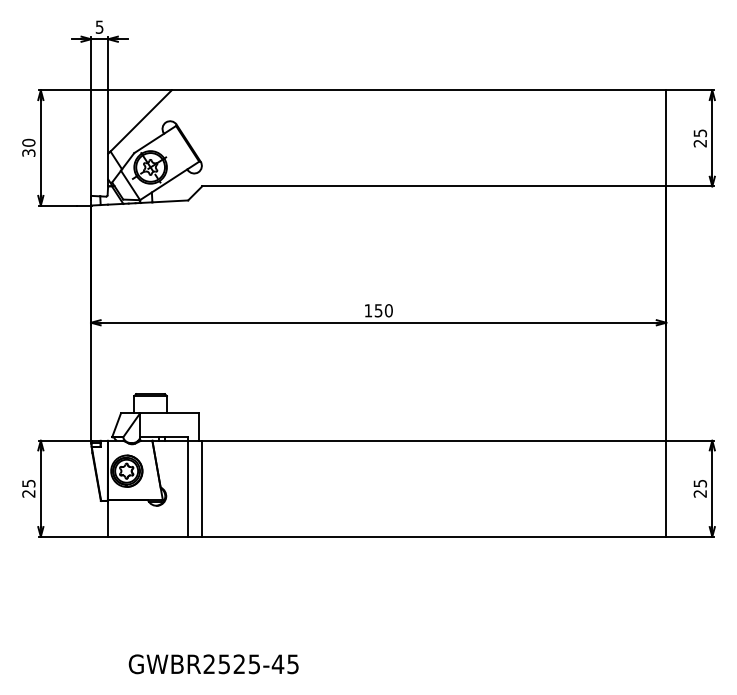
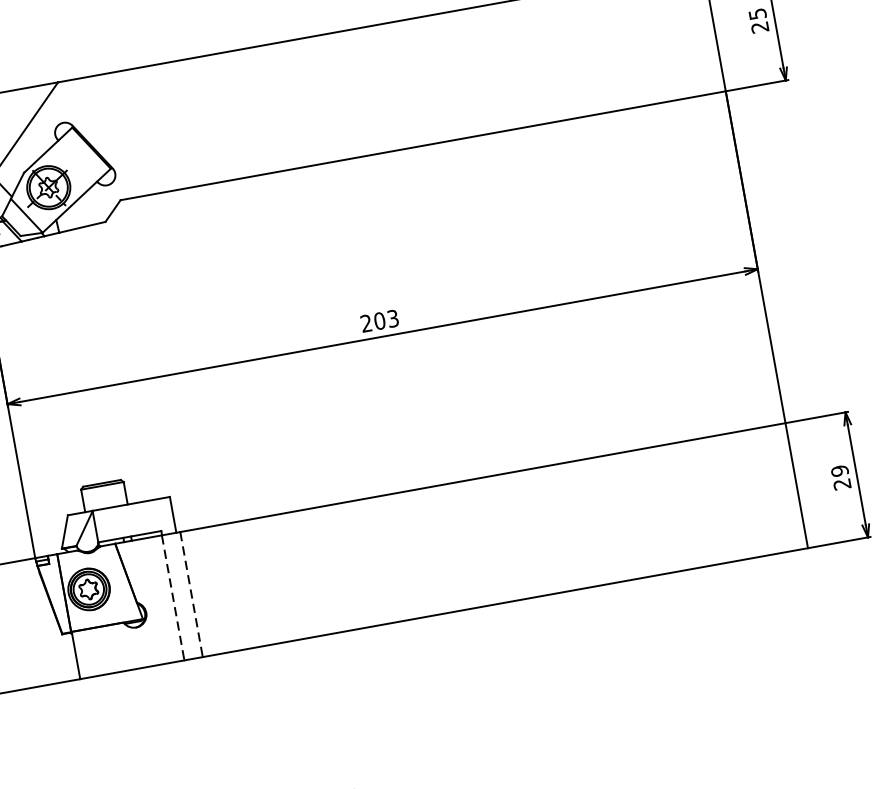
text: (378, 310) -> (379, 320), 150 -> 203
text: (699, 483) -> (838, 471), 25 -> 29
line: (188, 488) -> (173, 597), solid -> dashed
line: (202, 488) -> (191, 594), solid -> dashed

